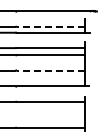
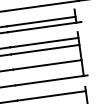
line: (50, 26) -> (41, 21), dashed -> solid
line: (50, 70) -> (47, 64), dashed -> solid

